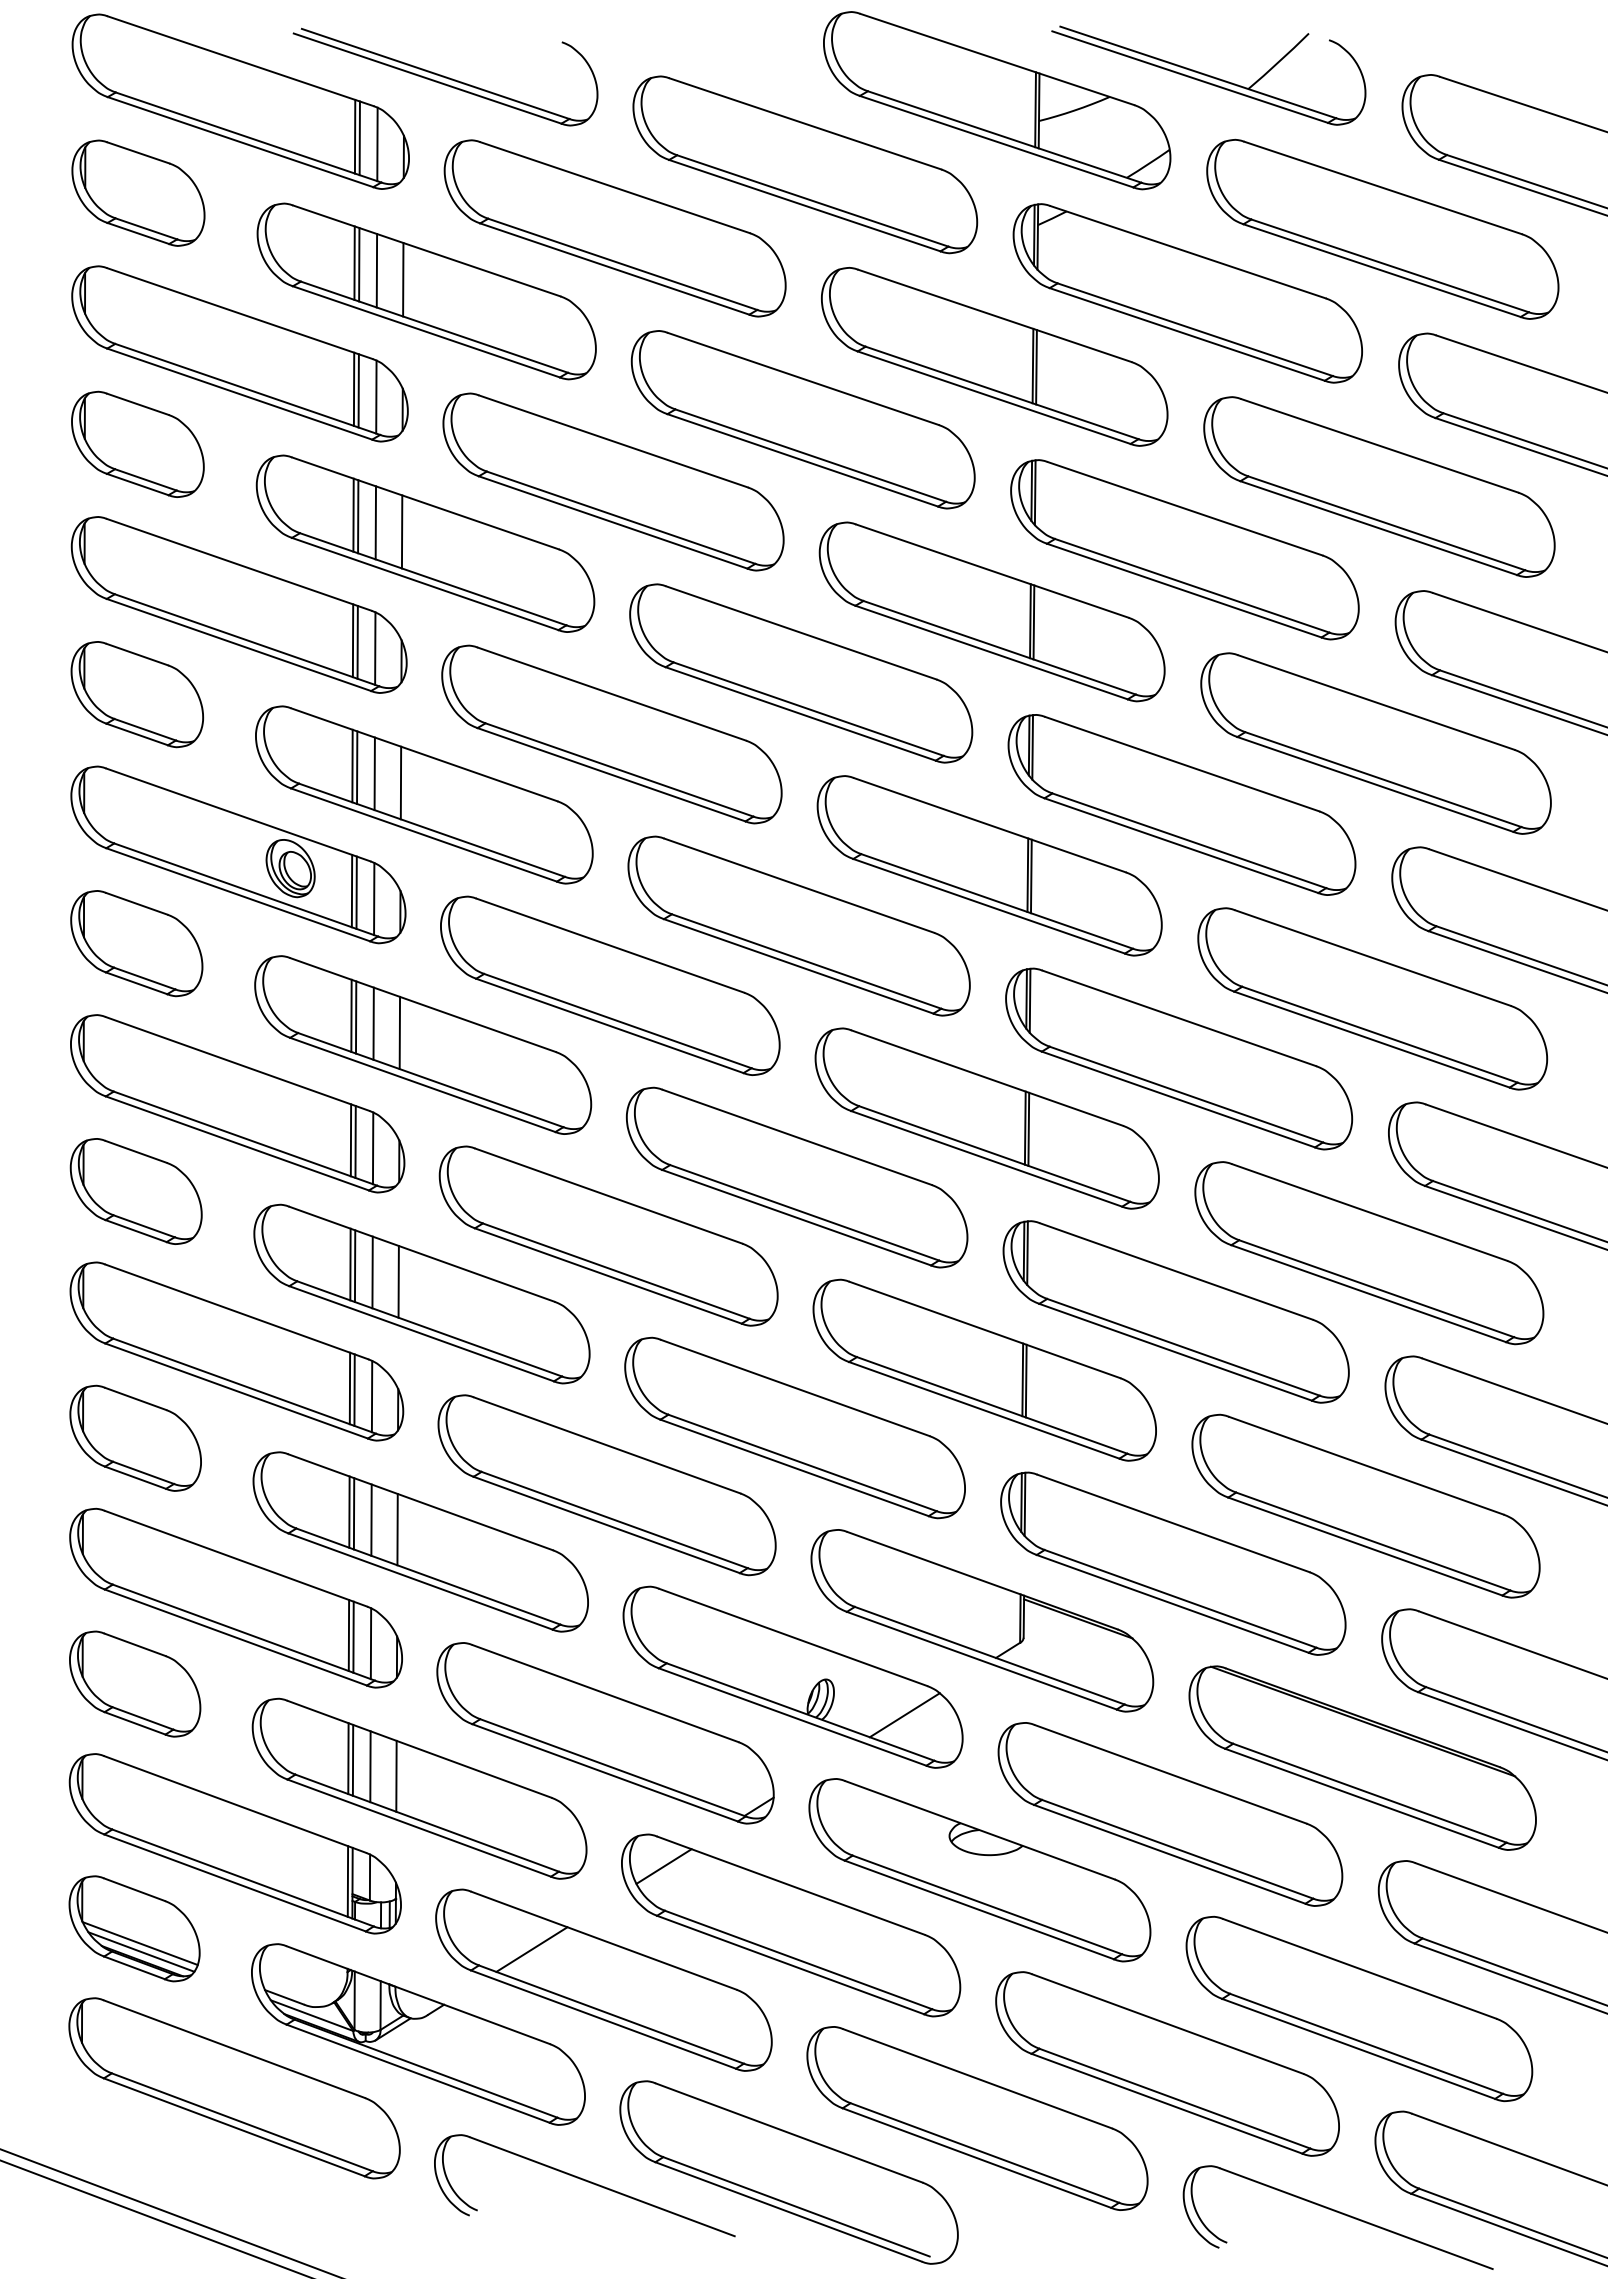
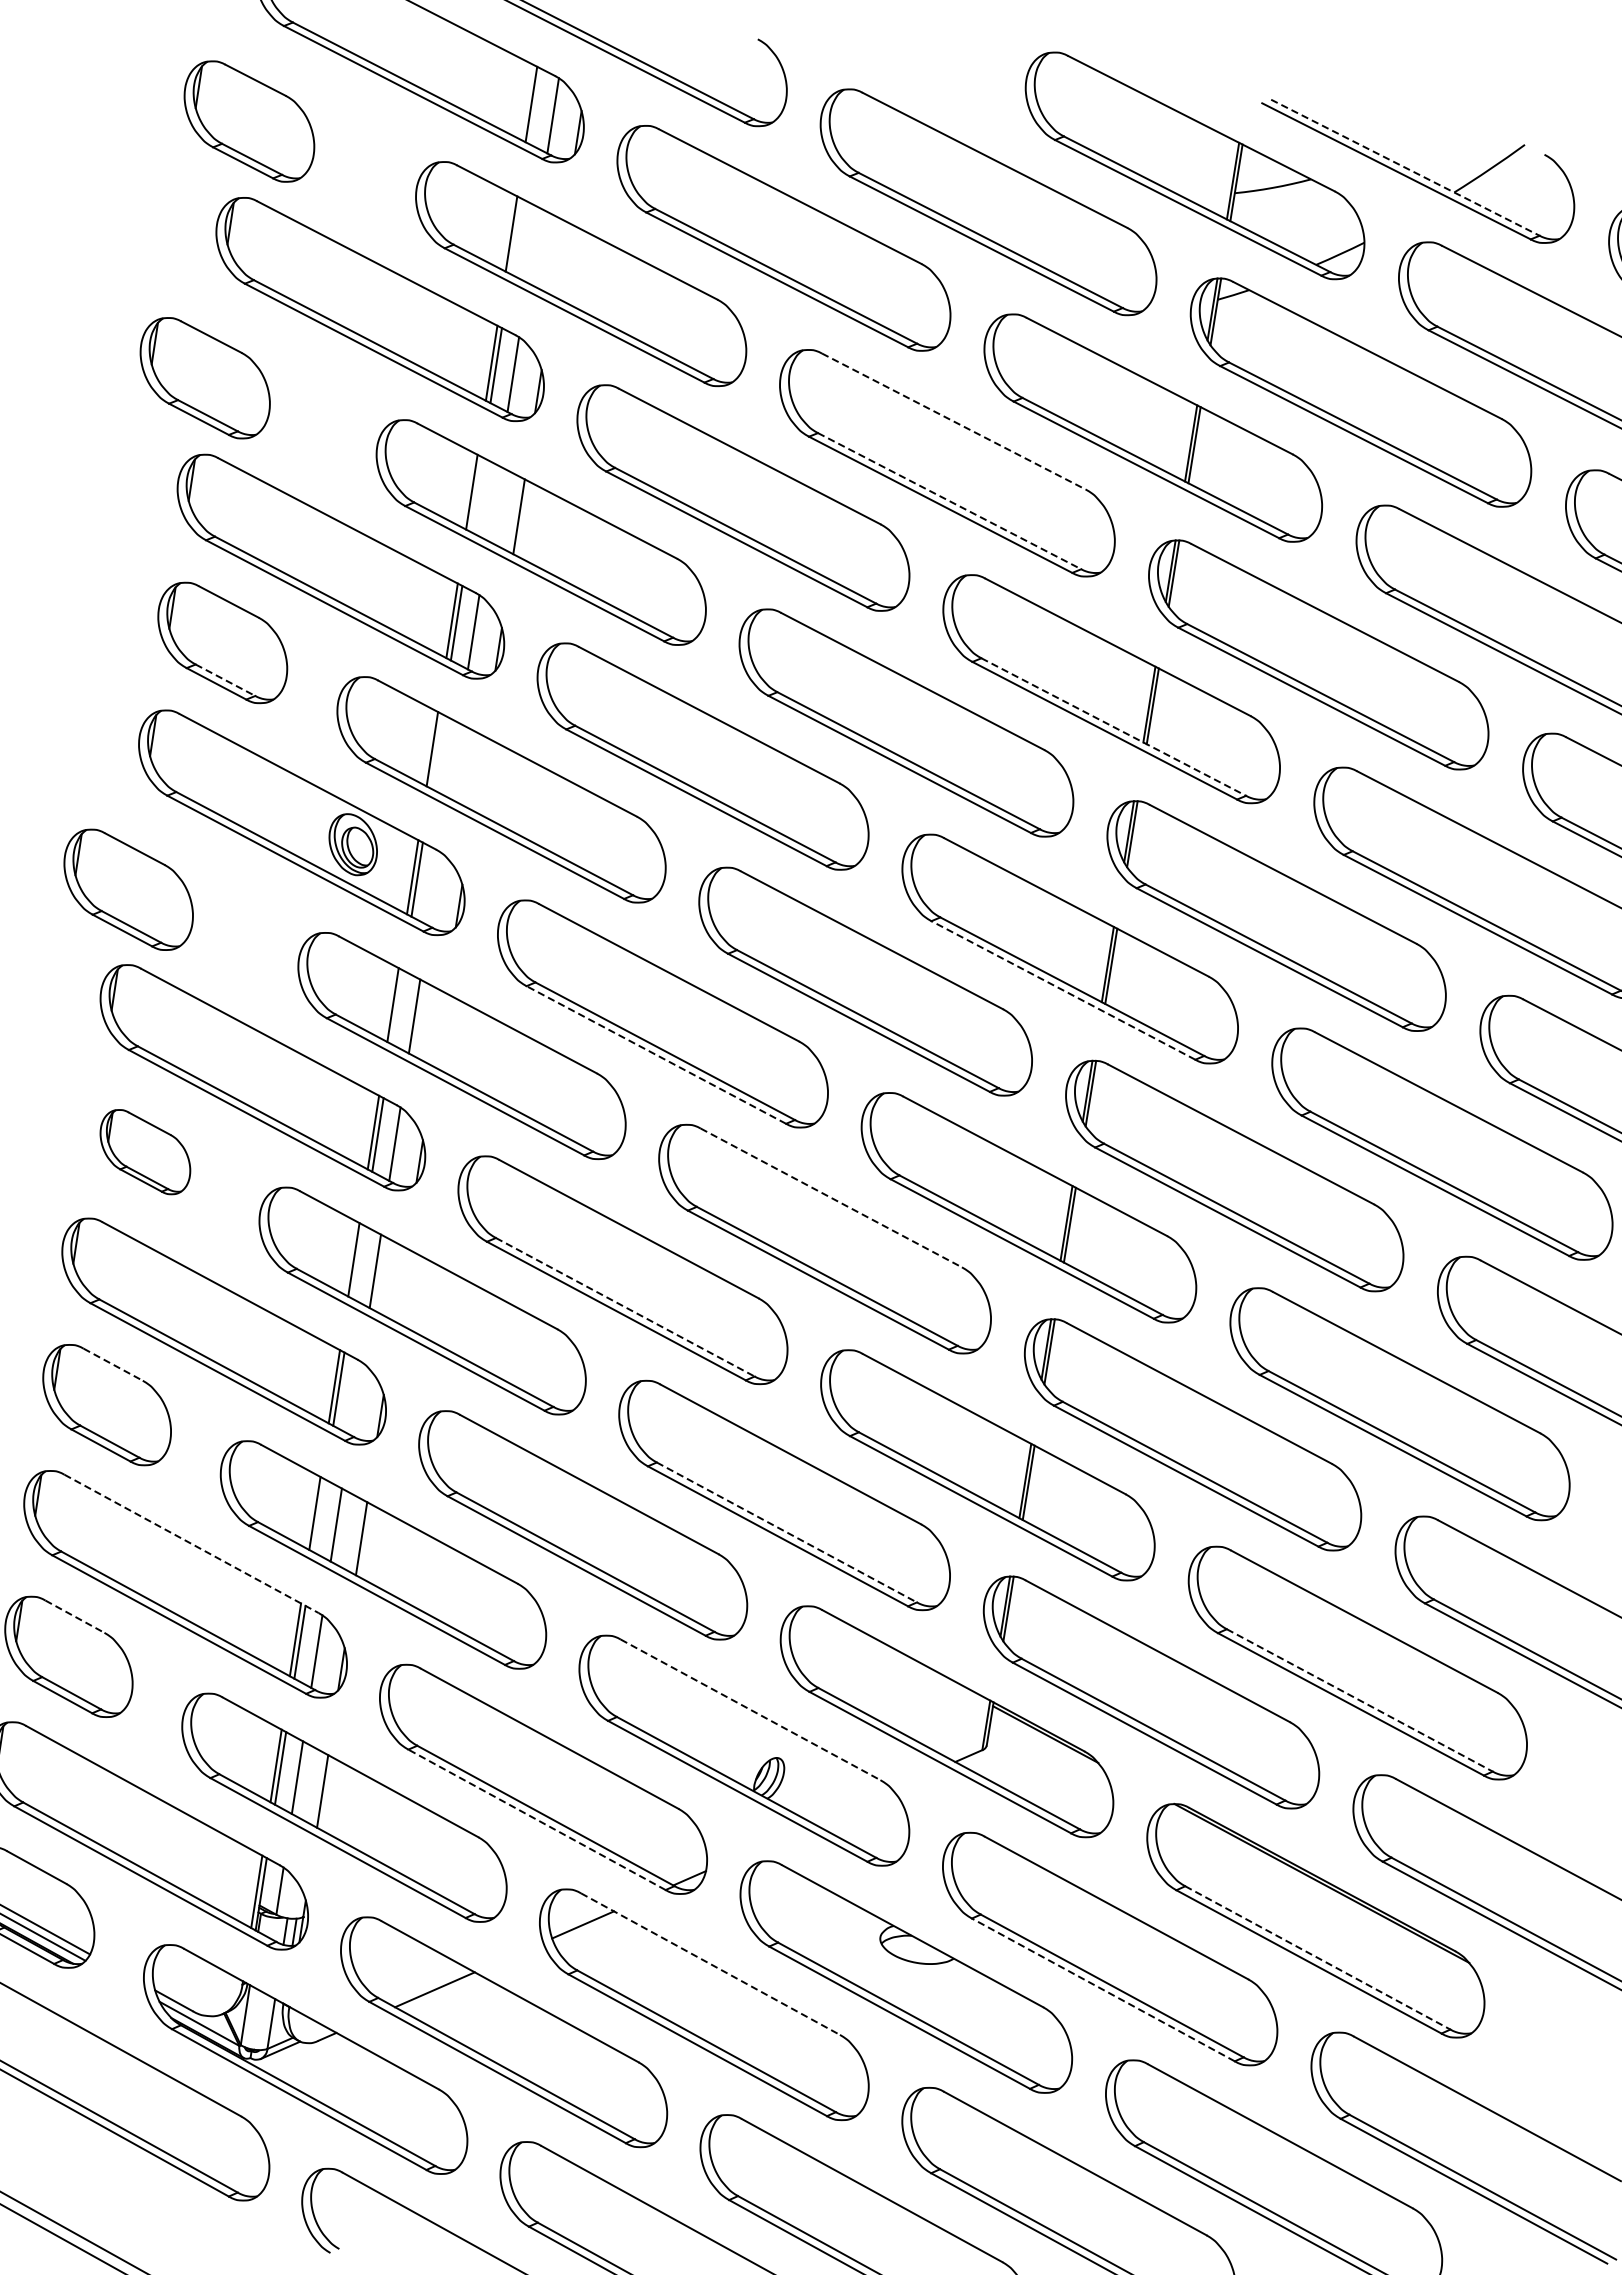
line: (1198, 72) -> (1405, 167), solid -> dashed
line: (359, 138) -> (535, 107), removed
part: (138, 192) -> (249, 120), moved
line: (359, 264) -> (516, 236), removed
line: (376, 270) -> (532, 244), removed
line: (403, 279) -> (559, 258), removed
line: (803, 379) -> (953, 422), solid -> dashed
part: (137, 443) -> (204, 377), moved
line: (810, 455) -> (949, 501), solid -> dashed
line: (358, 516) -> (476, 494), removed
line: (375, 522) -> (493, 503), removed
line: (999, 647) -> (1113, 726), solid -> dashed
line: (145, 729) -> (225, 680), solid -> dashed
line: (357, 767) -> (437, 751), removed
line: (374, 773) -> (453, 760), removed
line: (400, 782) -> (479, 773), removed
line: (374, 898) -> (434, 888), removed
line: (989, 906) -> (1063, 990), solid -> dashed
part: (136, 943) -> (128, 889), moved
line: (356, 1017) -> (397, 1007), removed
line: (609, 1025) -> (656, 1054), solid -> dashed
line: (399, 1032) -> (439, 1029), removed
line: (797, 1137) -> (831, 1198), solid -> dashed
part: (135, 1191) -> (144, 1152), size x0.7
line: (354, 1266) -> (357, 1262), removed
line: (616, 1271) -> (625, 1307), solid -> dashed
line: (398, 1281) -> (400, 1284), removed
line: (371, 1396) -> (355, 1398), removed
line: (136, 1399) -> (113, 1365), solid -> dashed
line: (802, 1462) -> (786, 1531), solid -> dashed
line: (353, 1513) -> (318, 1515), removed
line: (1373, 1541) -> (1360, 1700), solid -> dashed
line: (236, 1558) -> (192, 1543), solid -> dashed
line: (793, 1637) -> (750, 1709), solid -> dashed
line: (135, 1645) -> (75, 1617), solid -> dashed
line: (904, 1715) -> (852, 1806), removed
line: (604, 1772) -> (536, 1819), solid -> dashed
line: (1370, 1793) -> (1318, 1958), solid -> dashed
line: (1169, 1854) -> (1103, 1990), solid -> dashed
line: (791, 1885) -> (710, 1963), solid -> dashed

